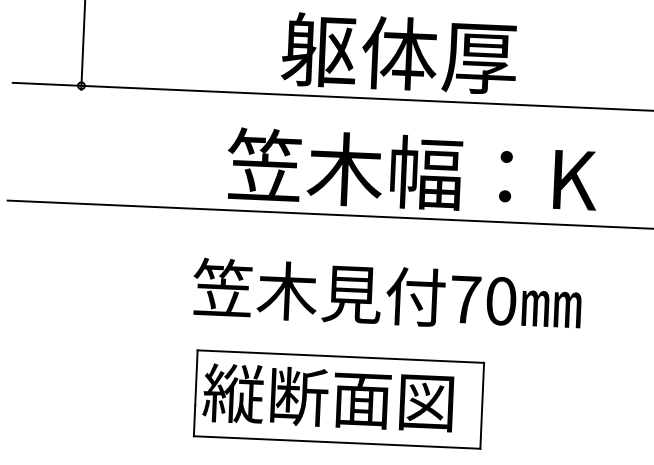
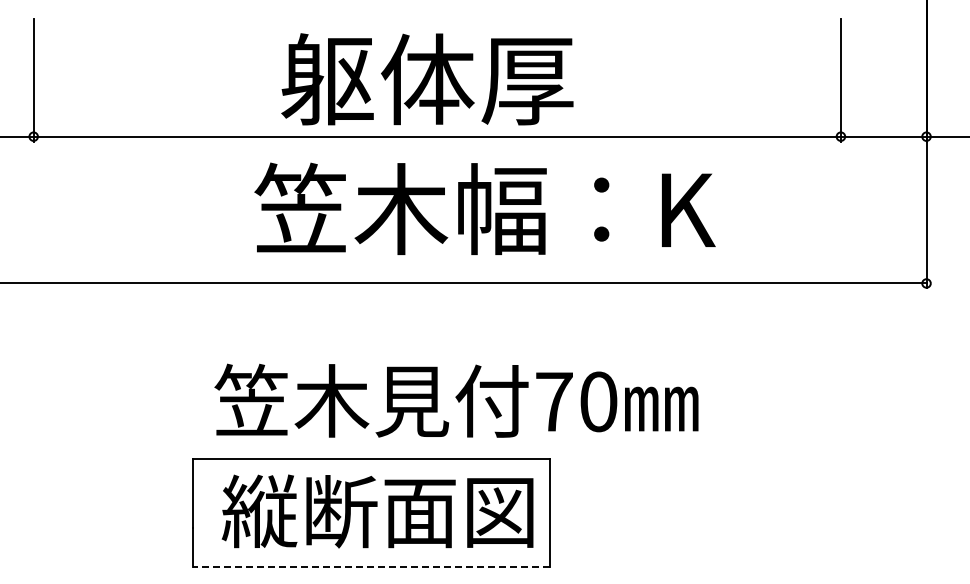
text: (411, 171) -> (484, 208), moved
text: (387, 295) -> (456, 400), moved
text: (328, 397) -> (377, 511), moved
line: (337, 442) -> (371, 566), solid -> dashed

